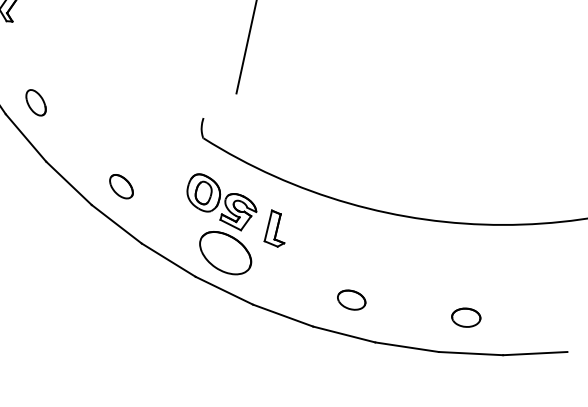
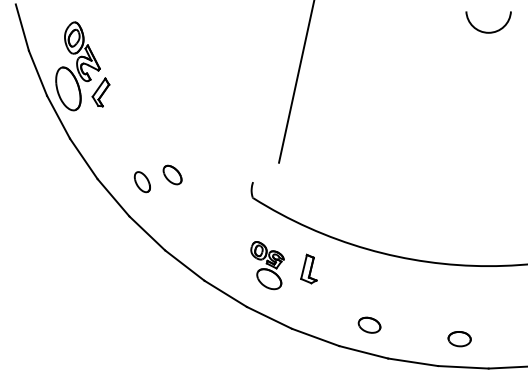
part: (34, 103) -> (141, 182), moved
part: (121, 185) -> (172, 174), moved
part: (221, 224) -> (267, 265), size x0.6

